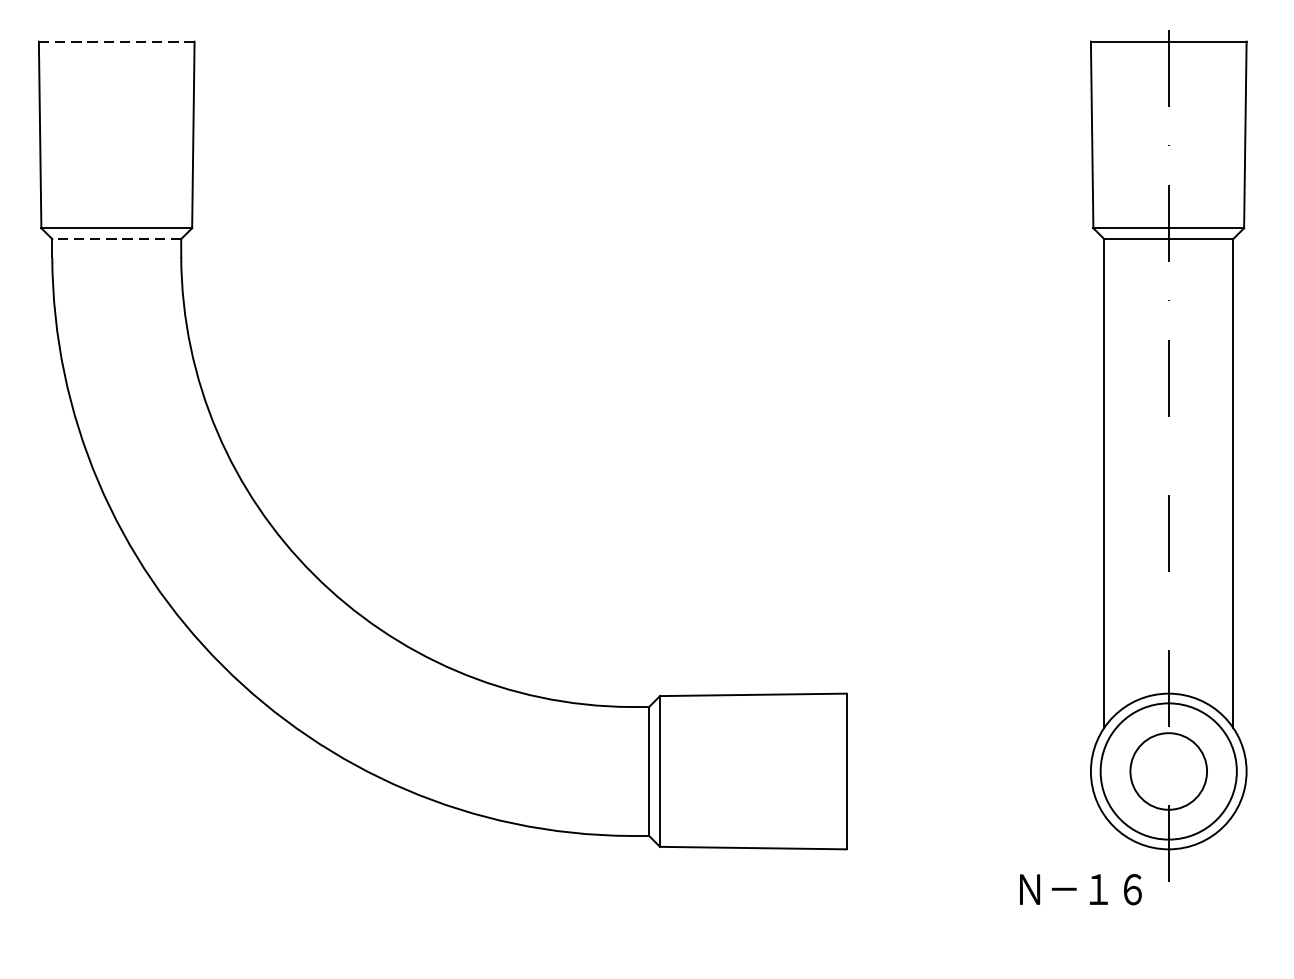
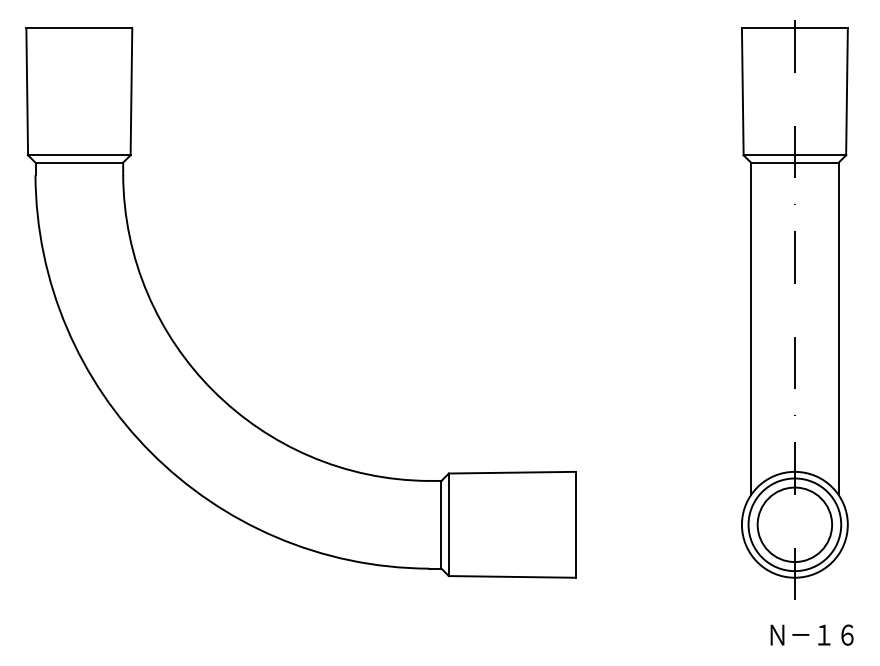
line: (116, 41) -> (79, 28), dashed -> solid
line: (116, 238) -> (79, 162), dashed -> solid
circle: (1168, 771) -> (794, 524), size x1.43
text: (1079, 888) -> (811, 634), moved

